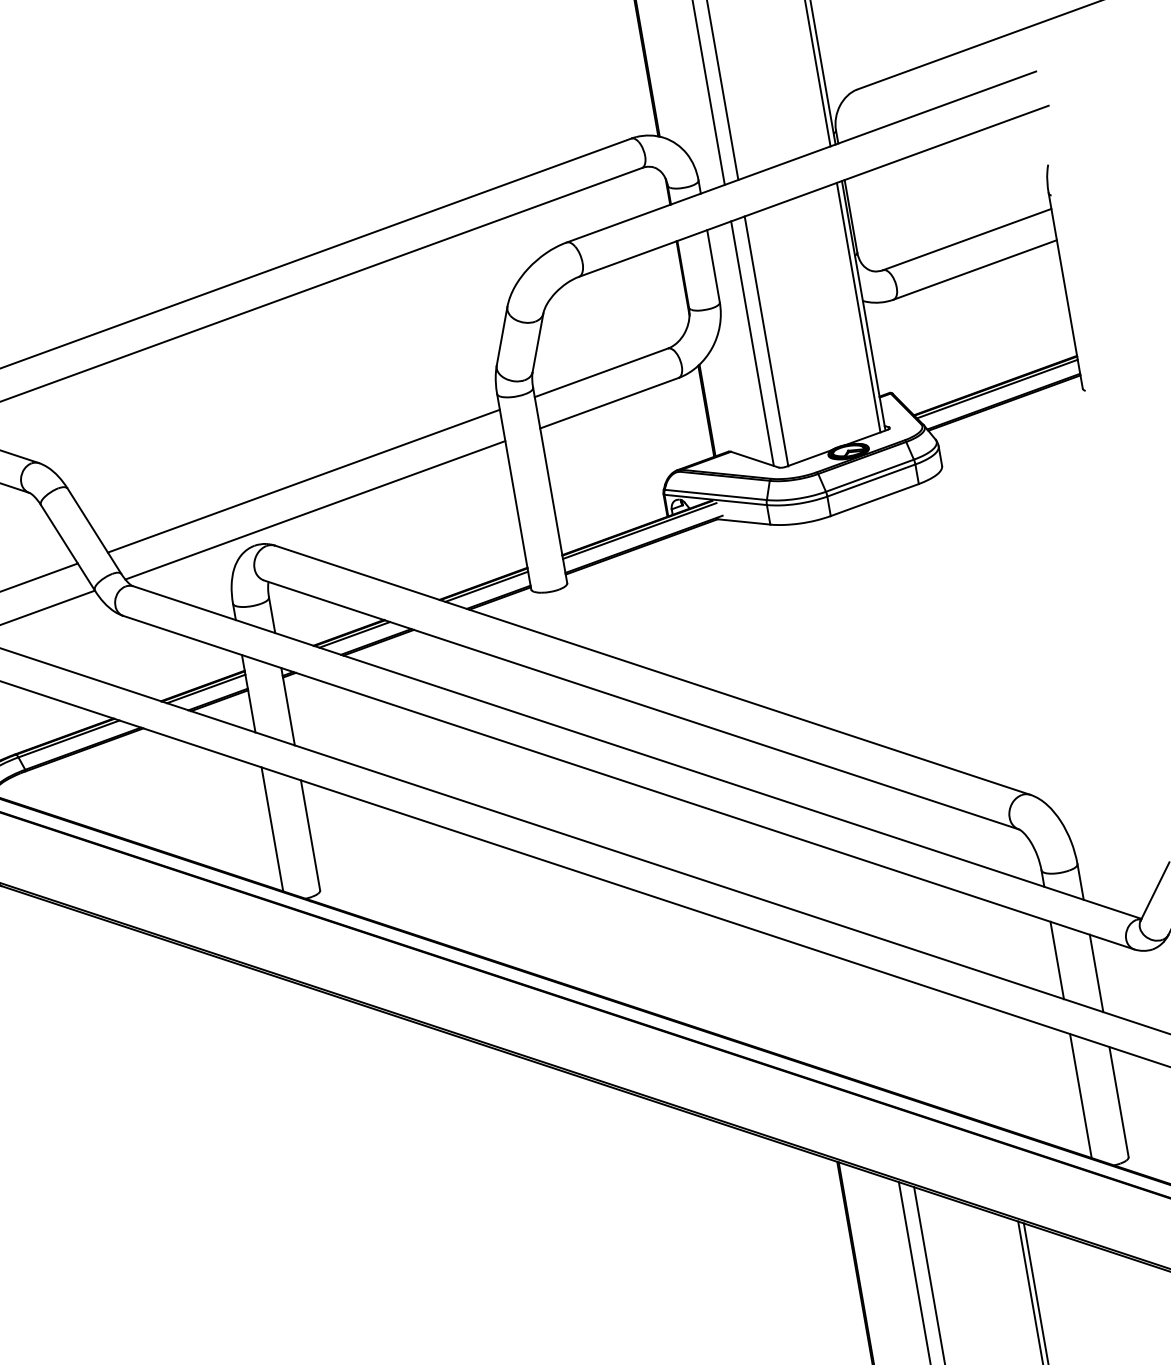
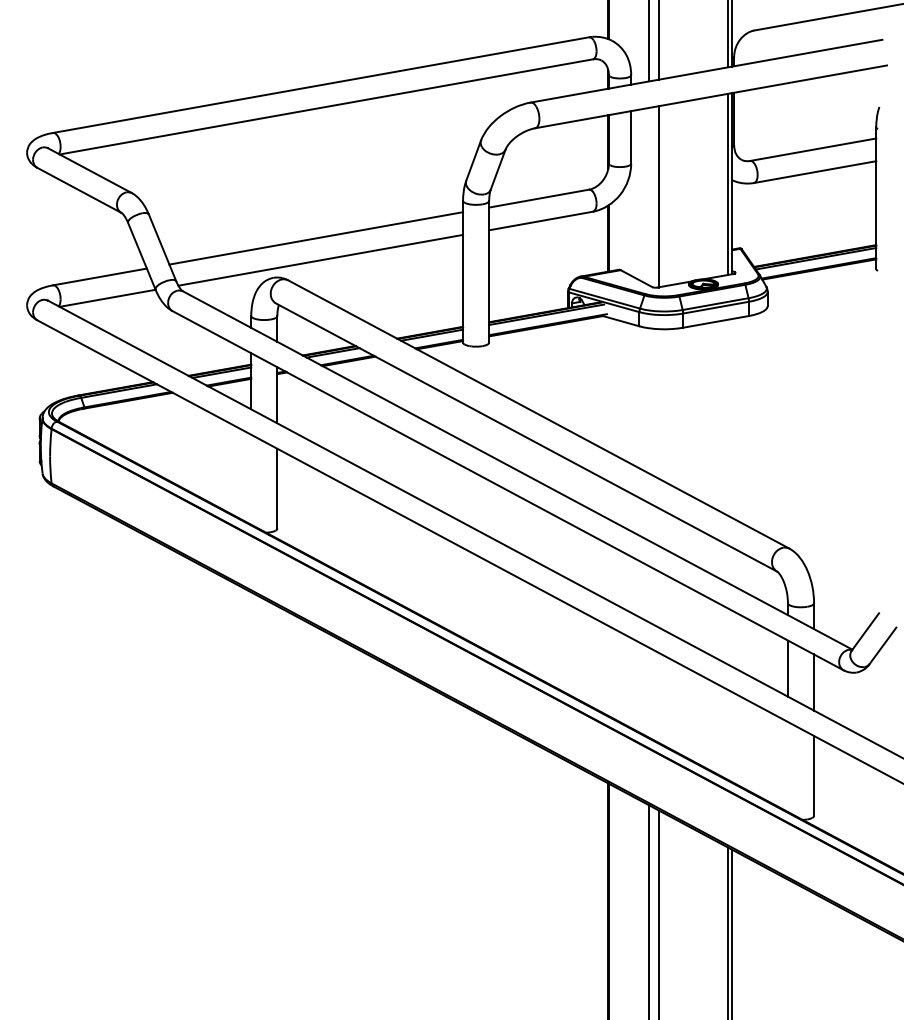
line: (752, 343) -> (649, 196), removed
line: (272, 828) -> (251, 479), removed
line: (1080, 1096) -> (787, 767), removed

